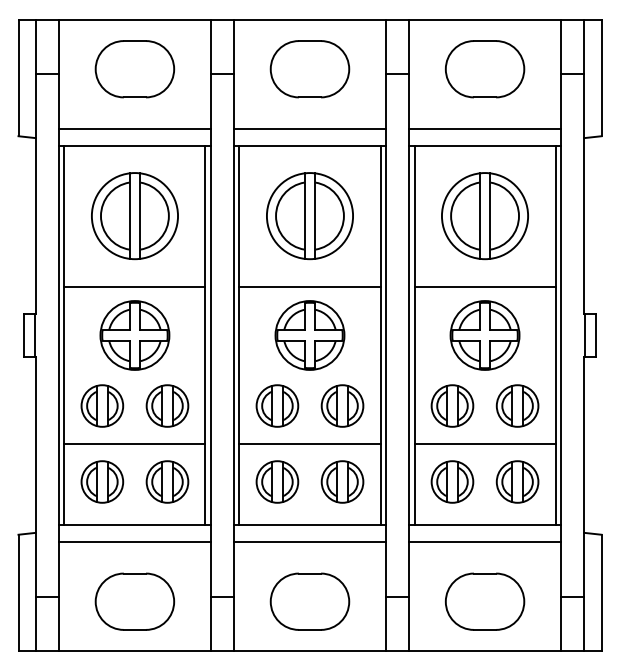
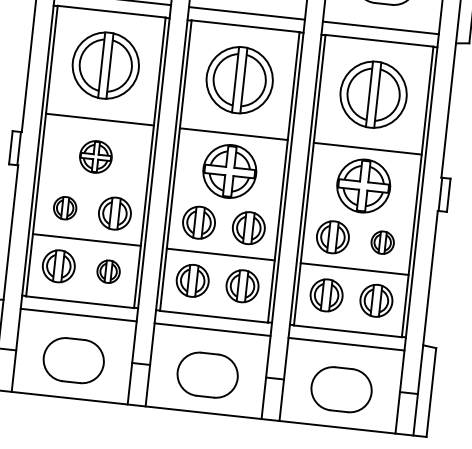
part: (134, 335) -> (95, 156), size x0.6
part: (102, 405) -> (65, 207), size x0.7
part: (517, 405) -> (382, 242), size x0.7
part: (167, 481) -> (108, 271), size x0.7

